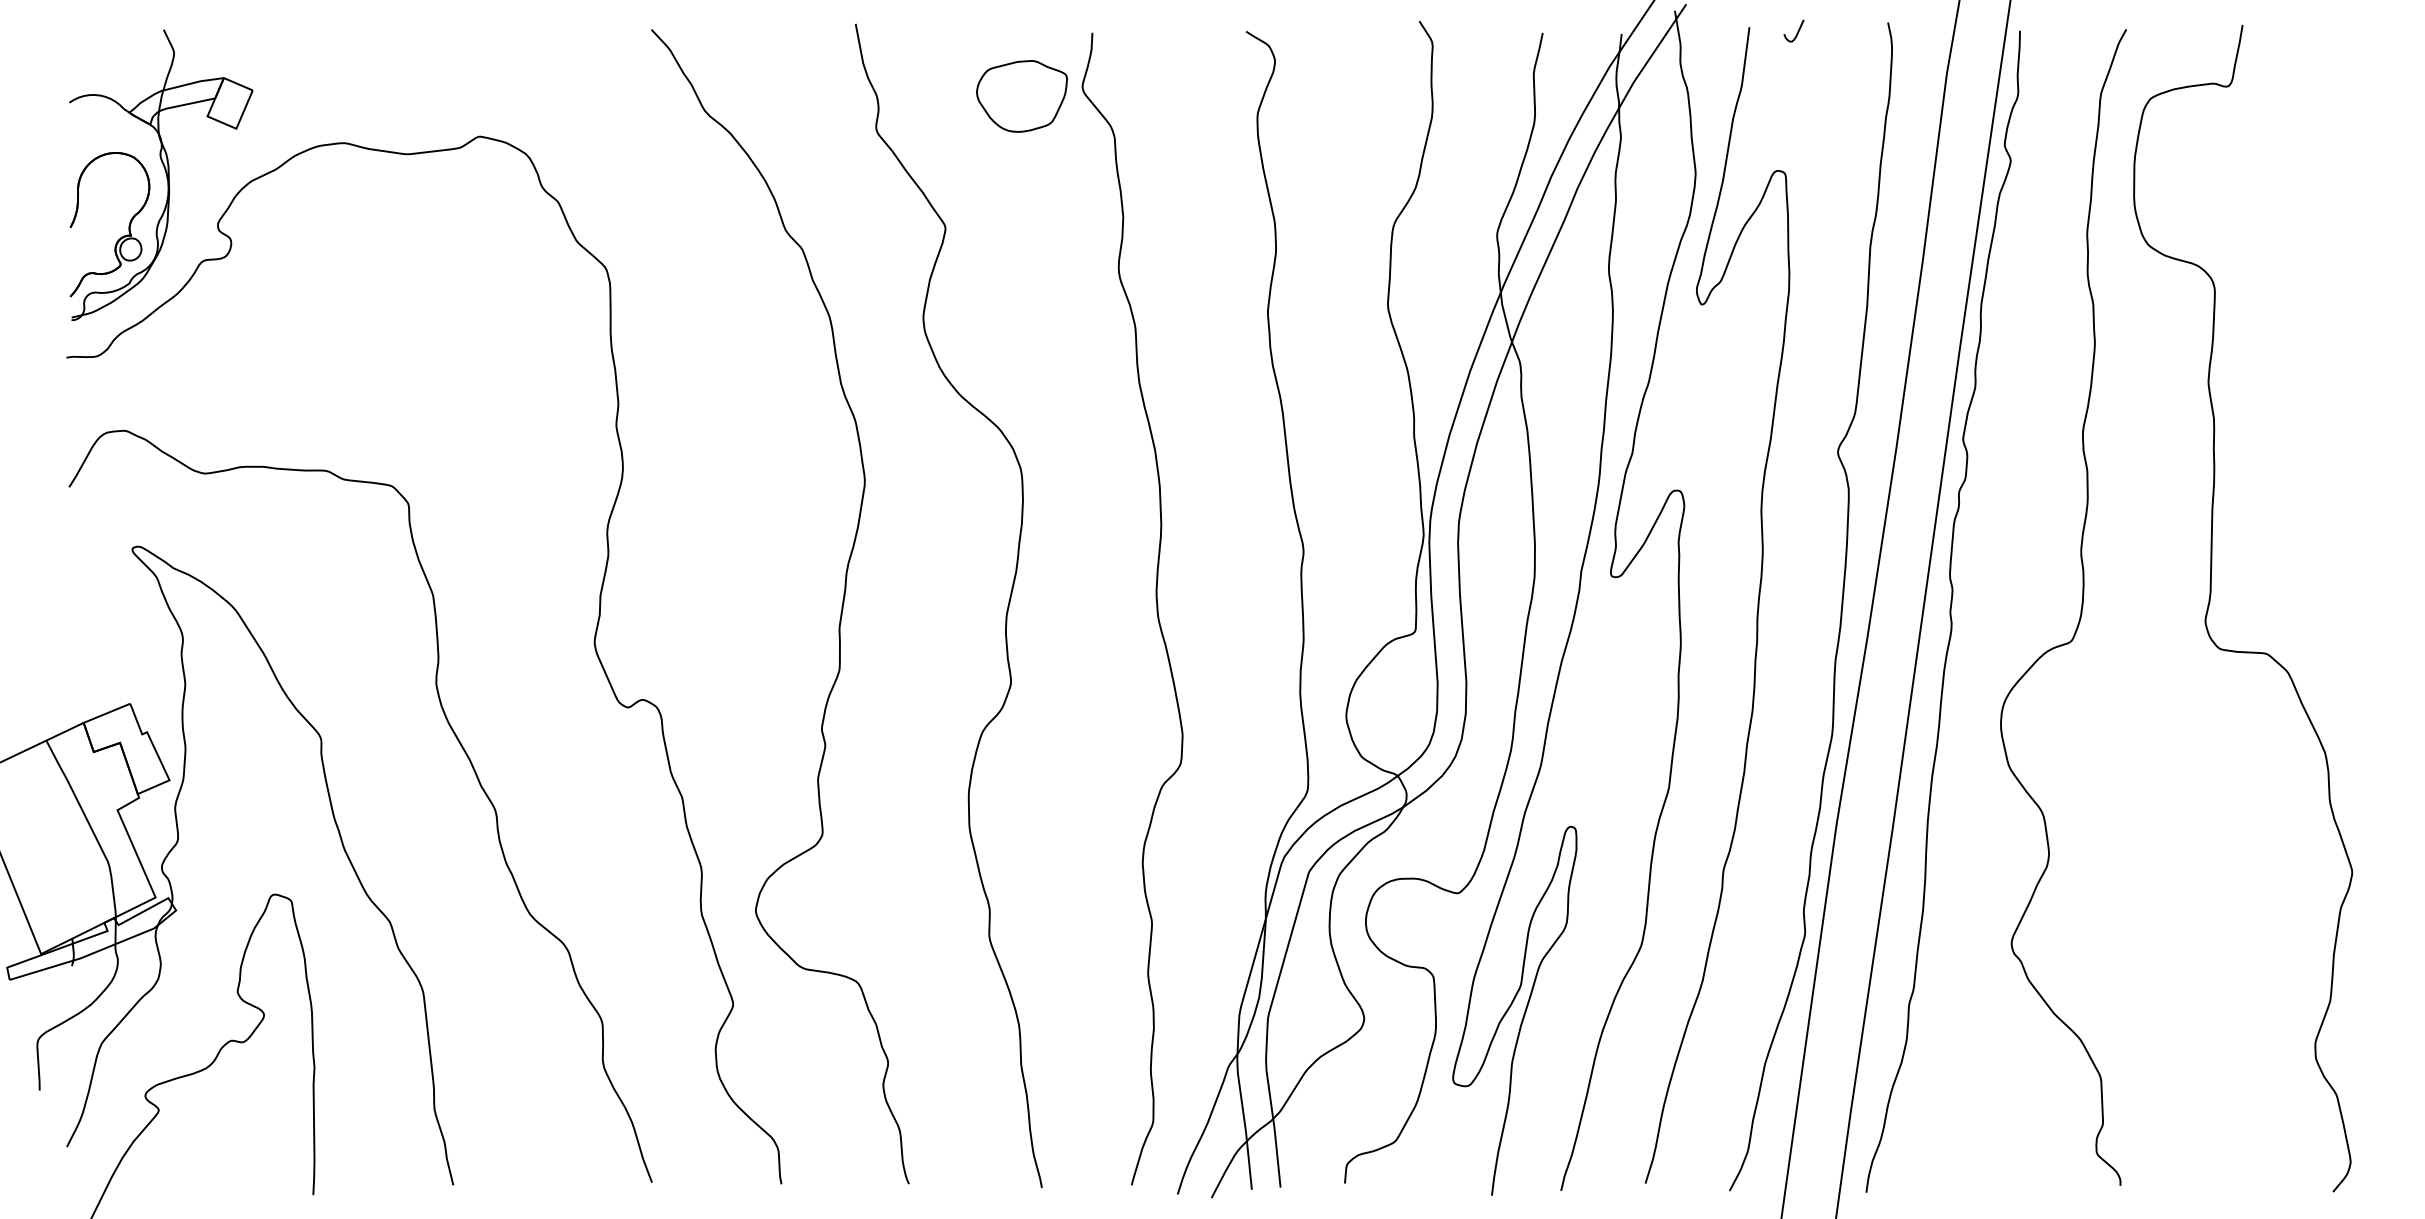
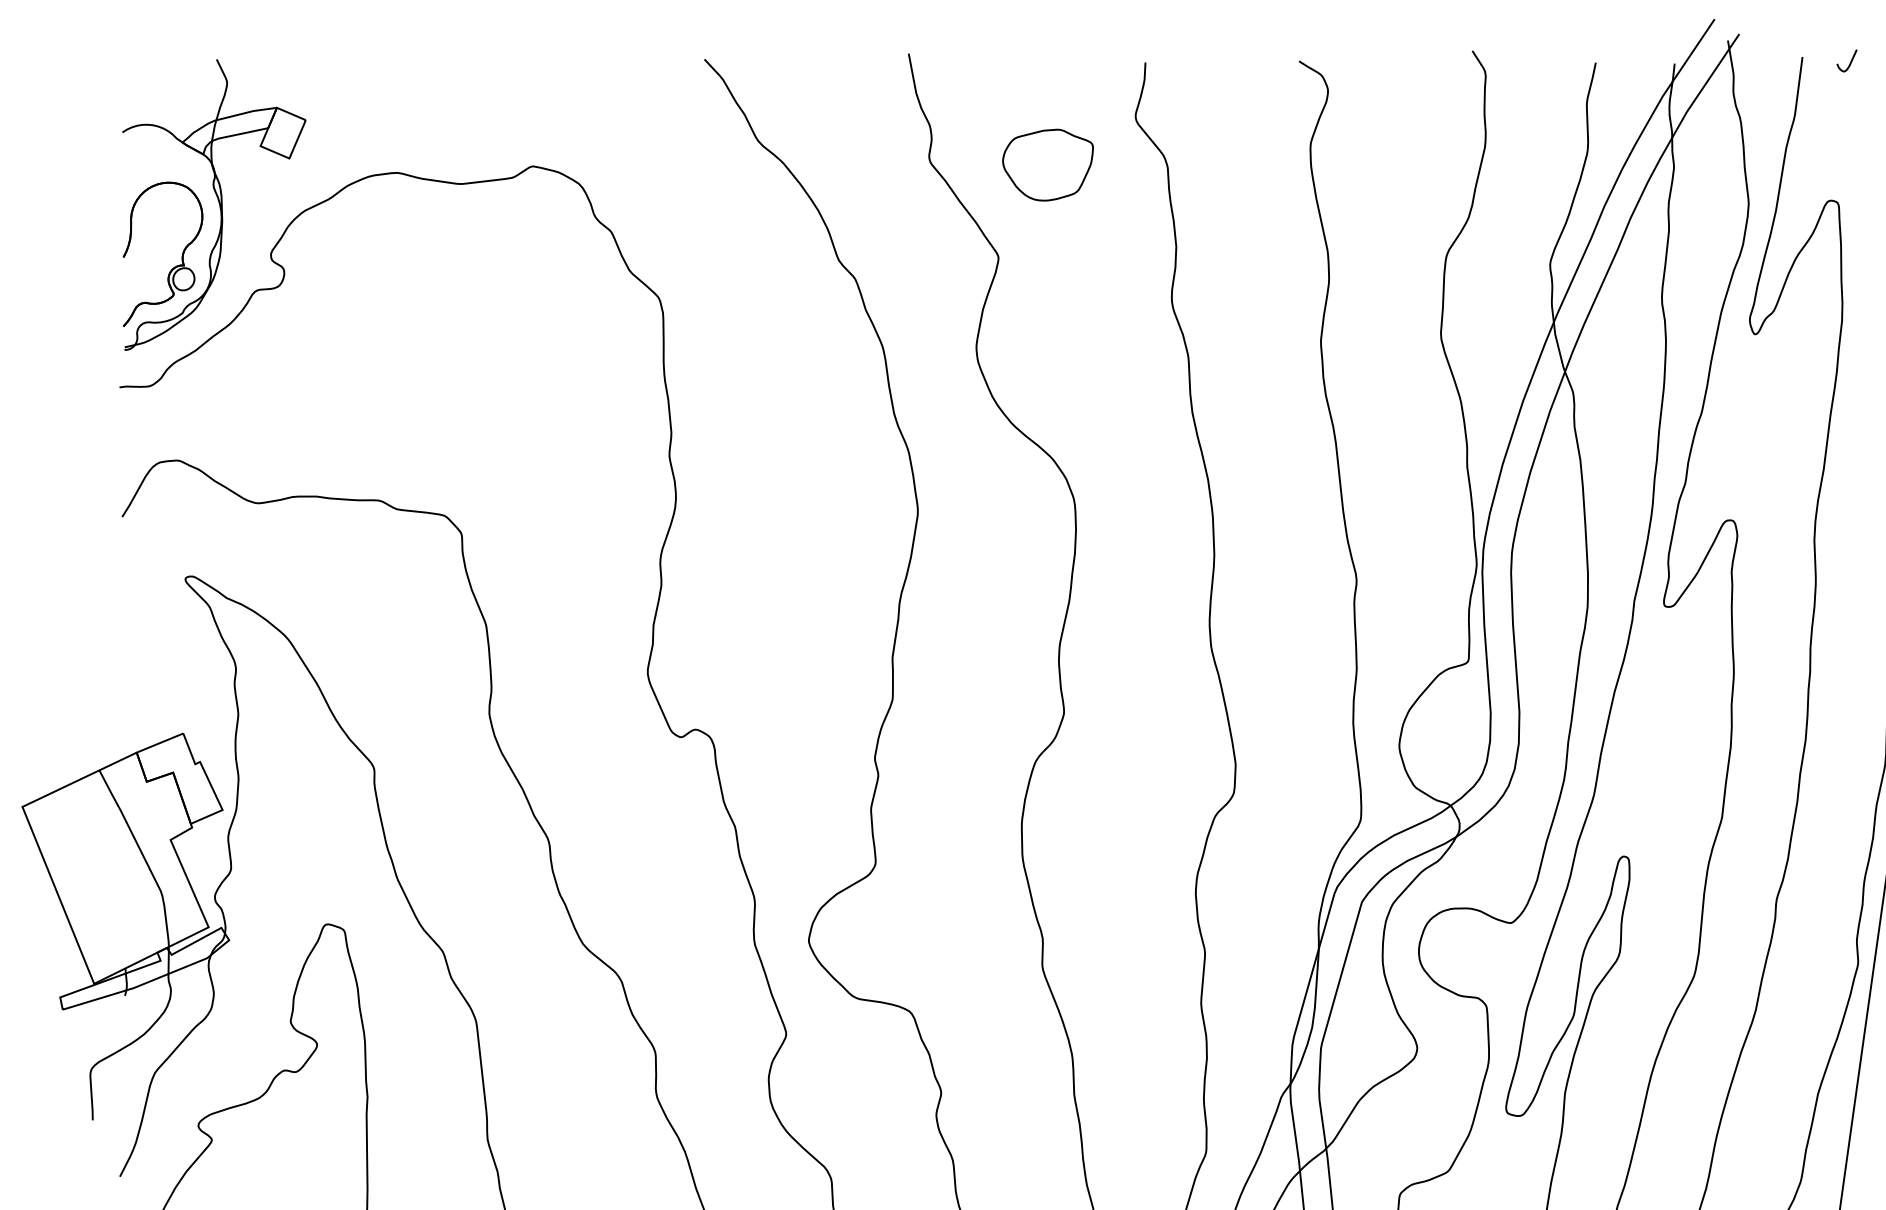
part: (1021, 96) -> (1047, 165), moved

